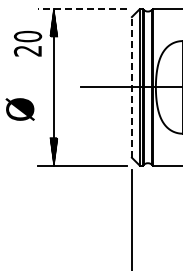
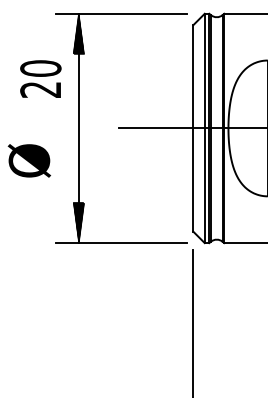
line: (82, 9) -> (120, 14), dashed -> solid
text: (27, 43) -> (40, 78), moved
line: (131, 86) -> (192, 127), dashed -> solid

